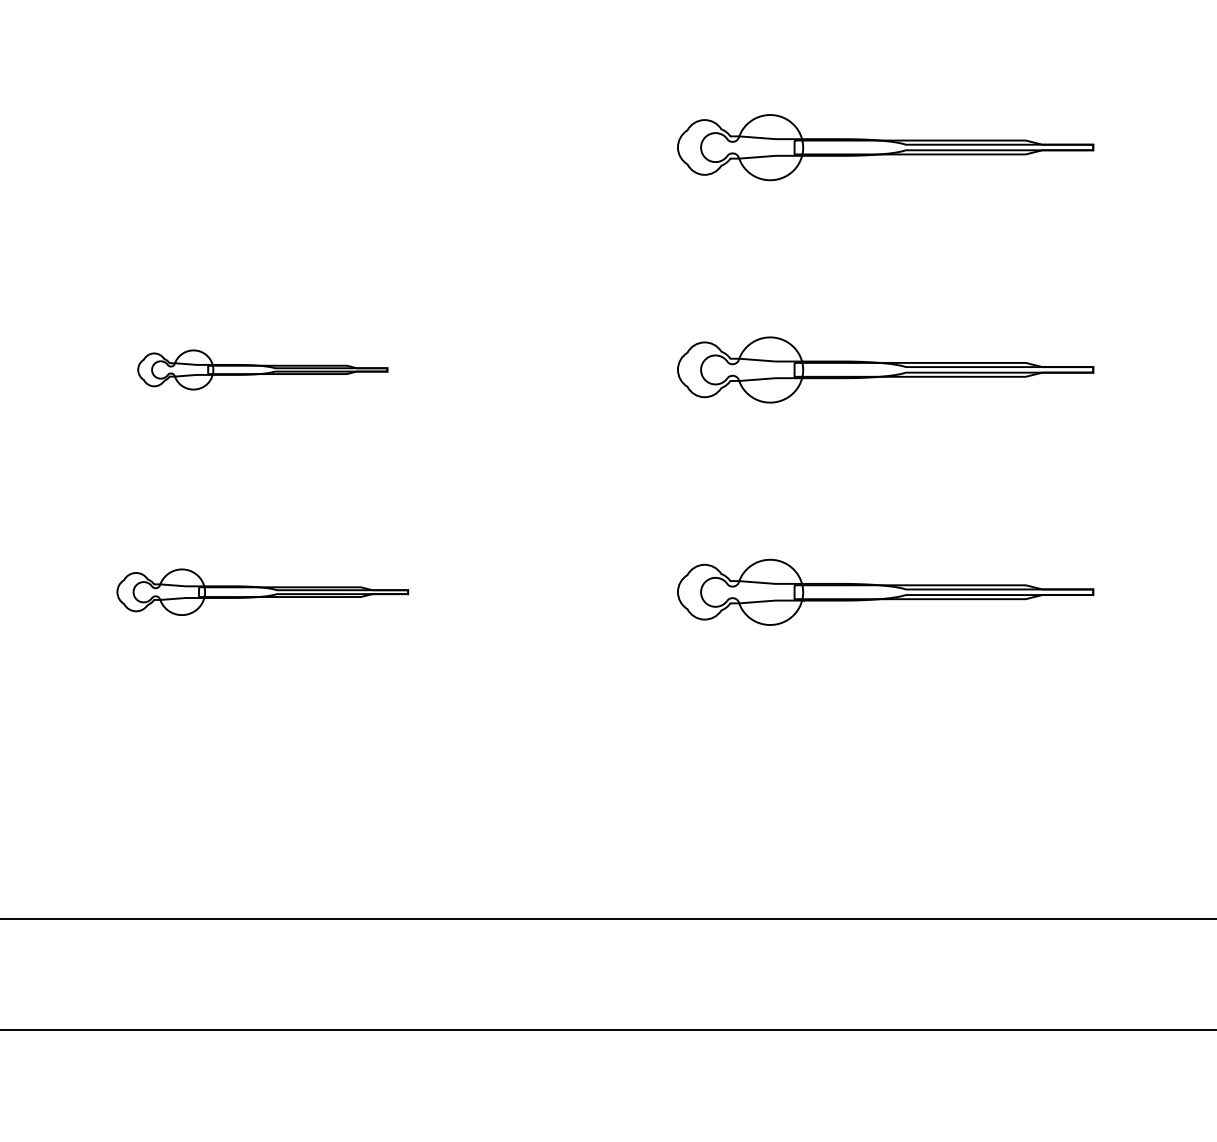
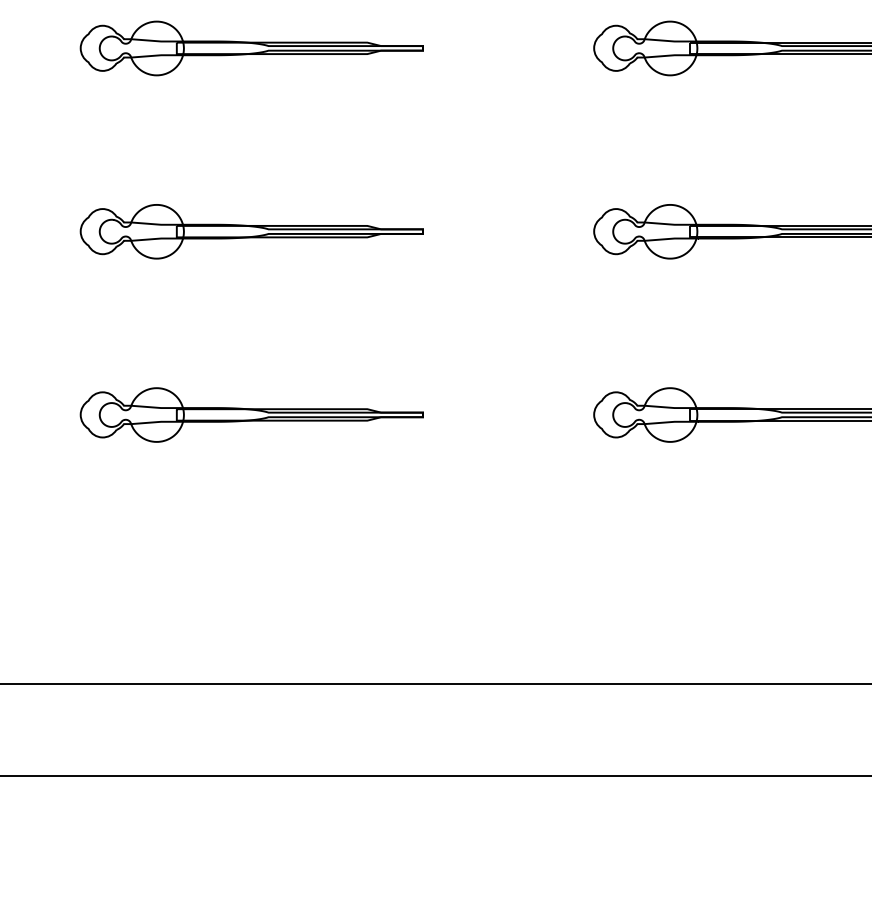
part: (262, 147) -> (251, 48), added
part: (262, 369) -> (251, 231), size x1.67
part: (262, 591) -> (251, 414), size x1.43

